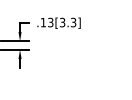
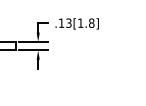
text: (68, 21) -> (86, 22), .13[3.3] -> .13[1.8]

